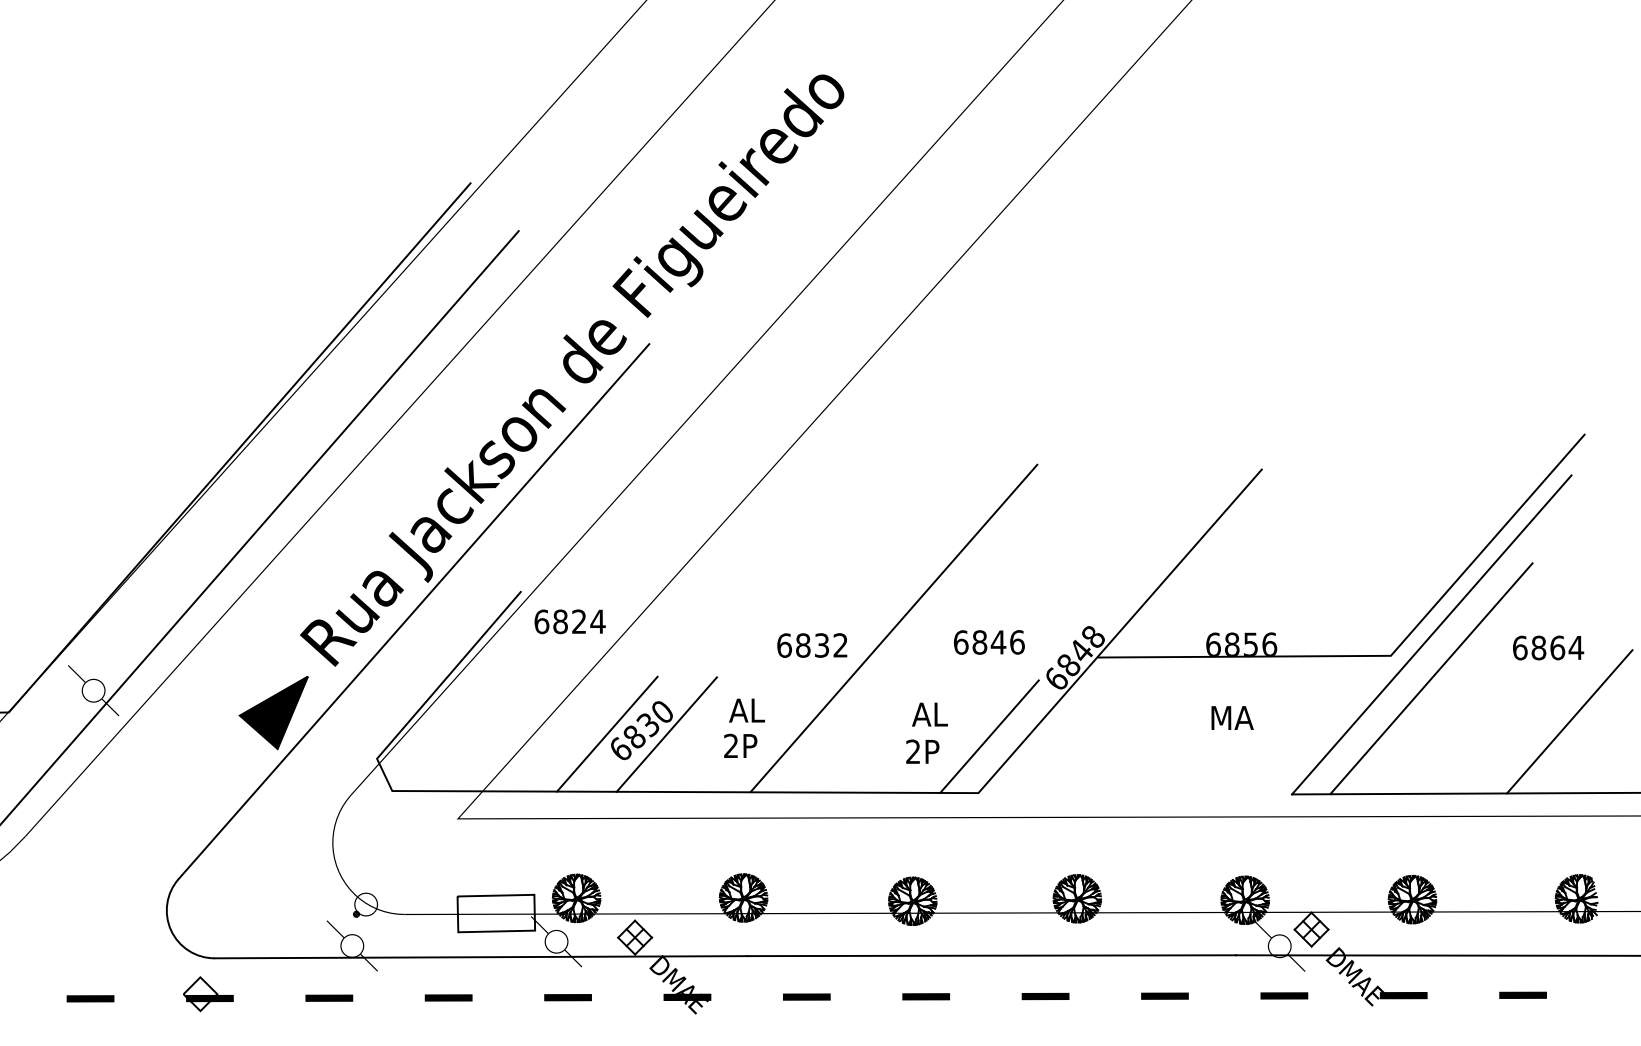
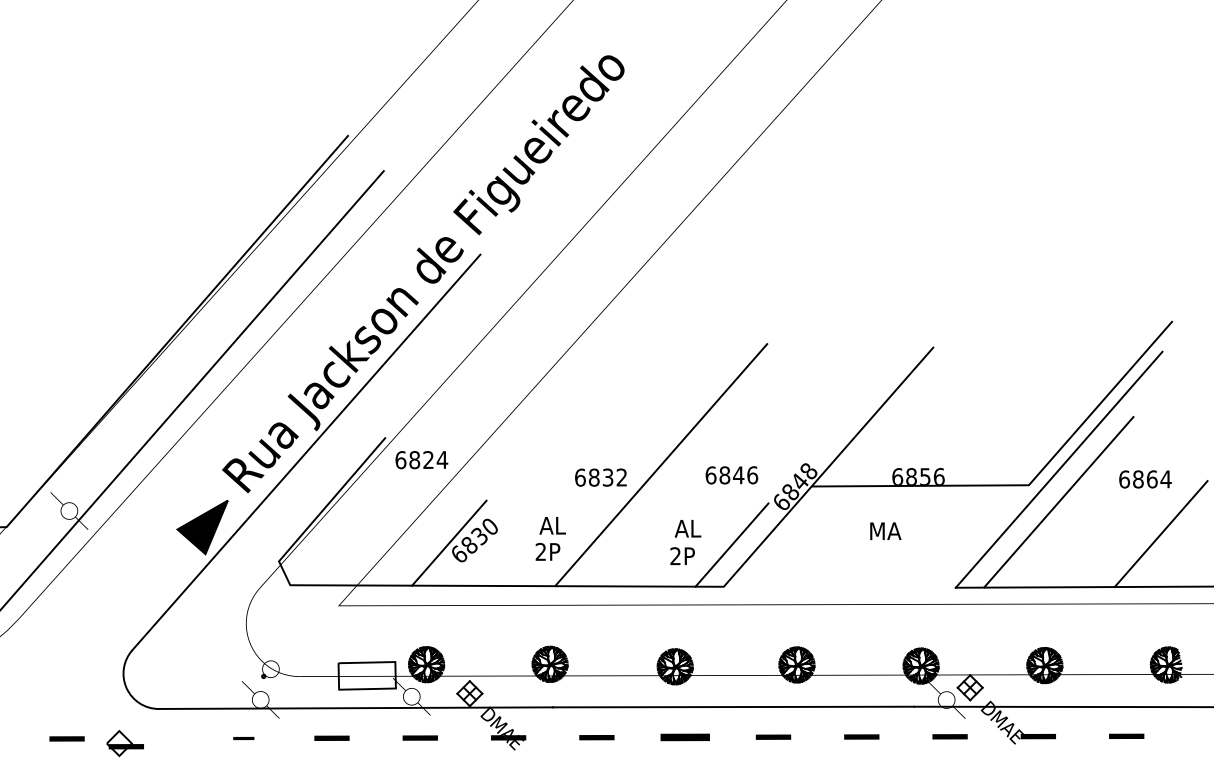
text: (1232, 718) -> (885, 531), moved
line: (667, 734) -> (493, 543), removed
part: (207, 994) -> (124, 743), moved
part: (925, 996) -> (684, 737), size x1.4
part: (329, 998) -> (243, 738), size x0.6

